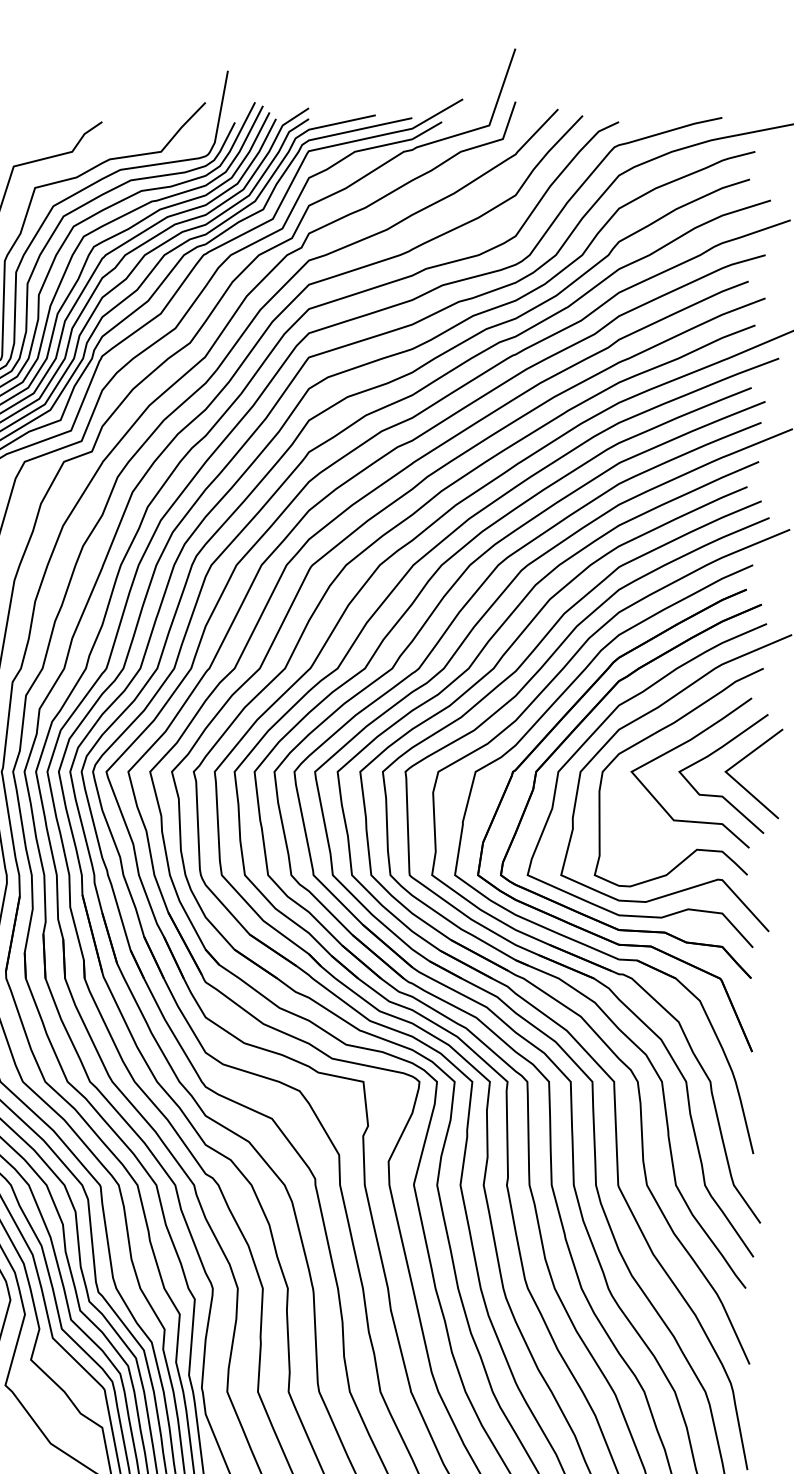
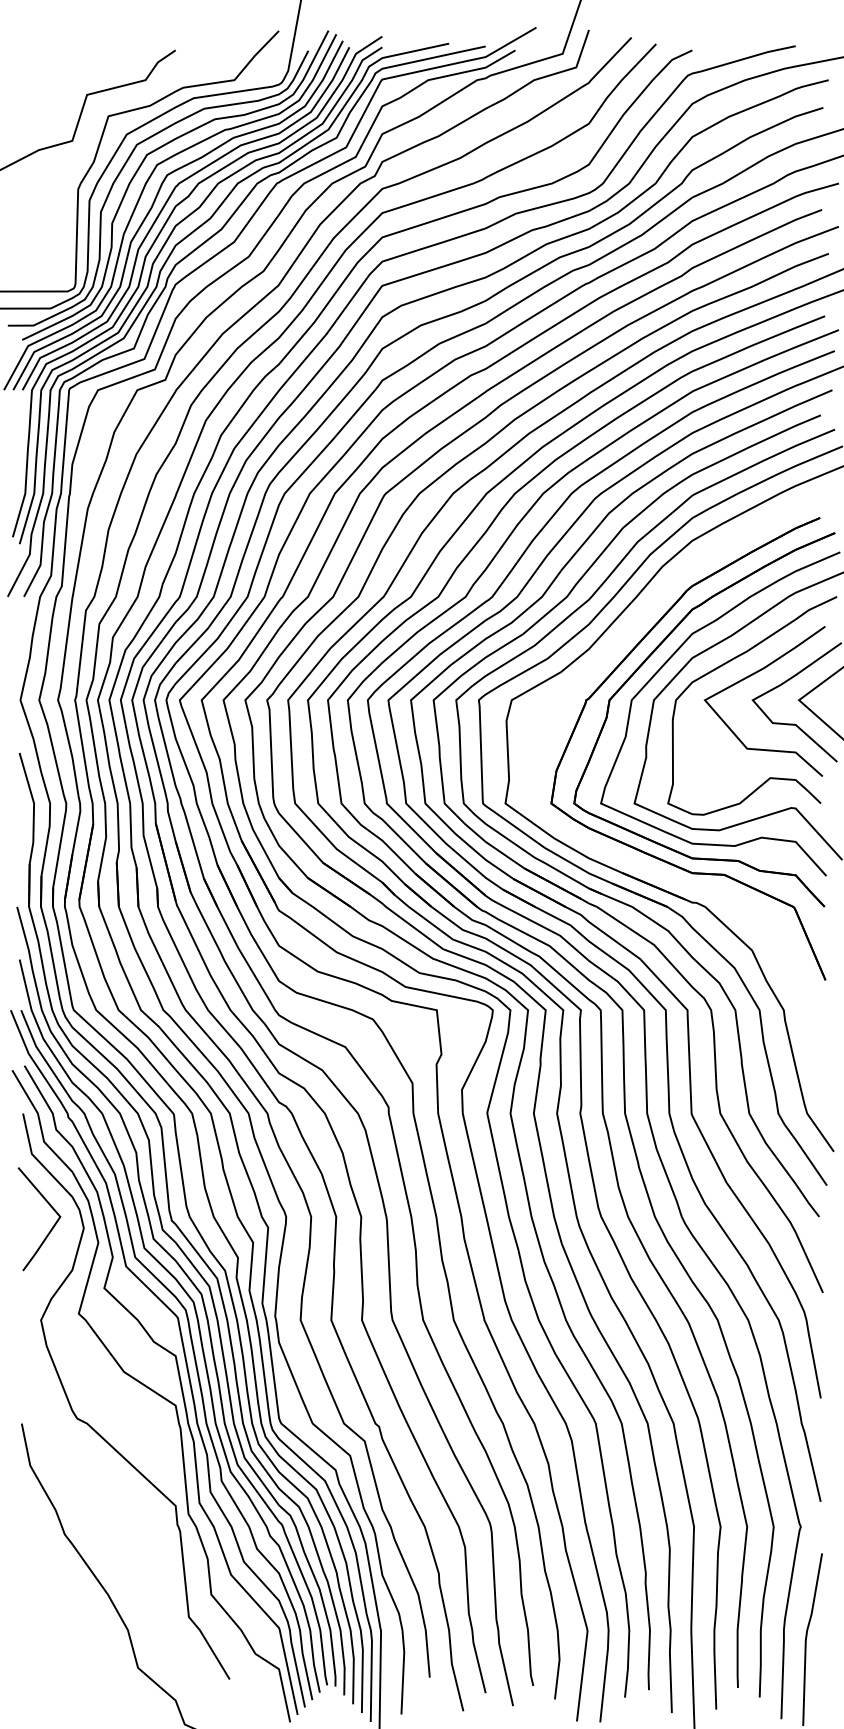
part: (572, 938) -> (645, 866), removed

